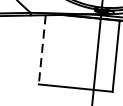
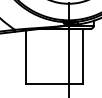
line: (42, 50) -> (26, 57), dashed -> solid

